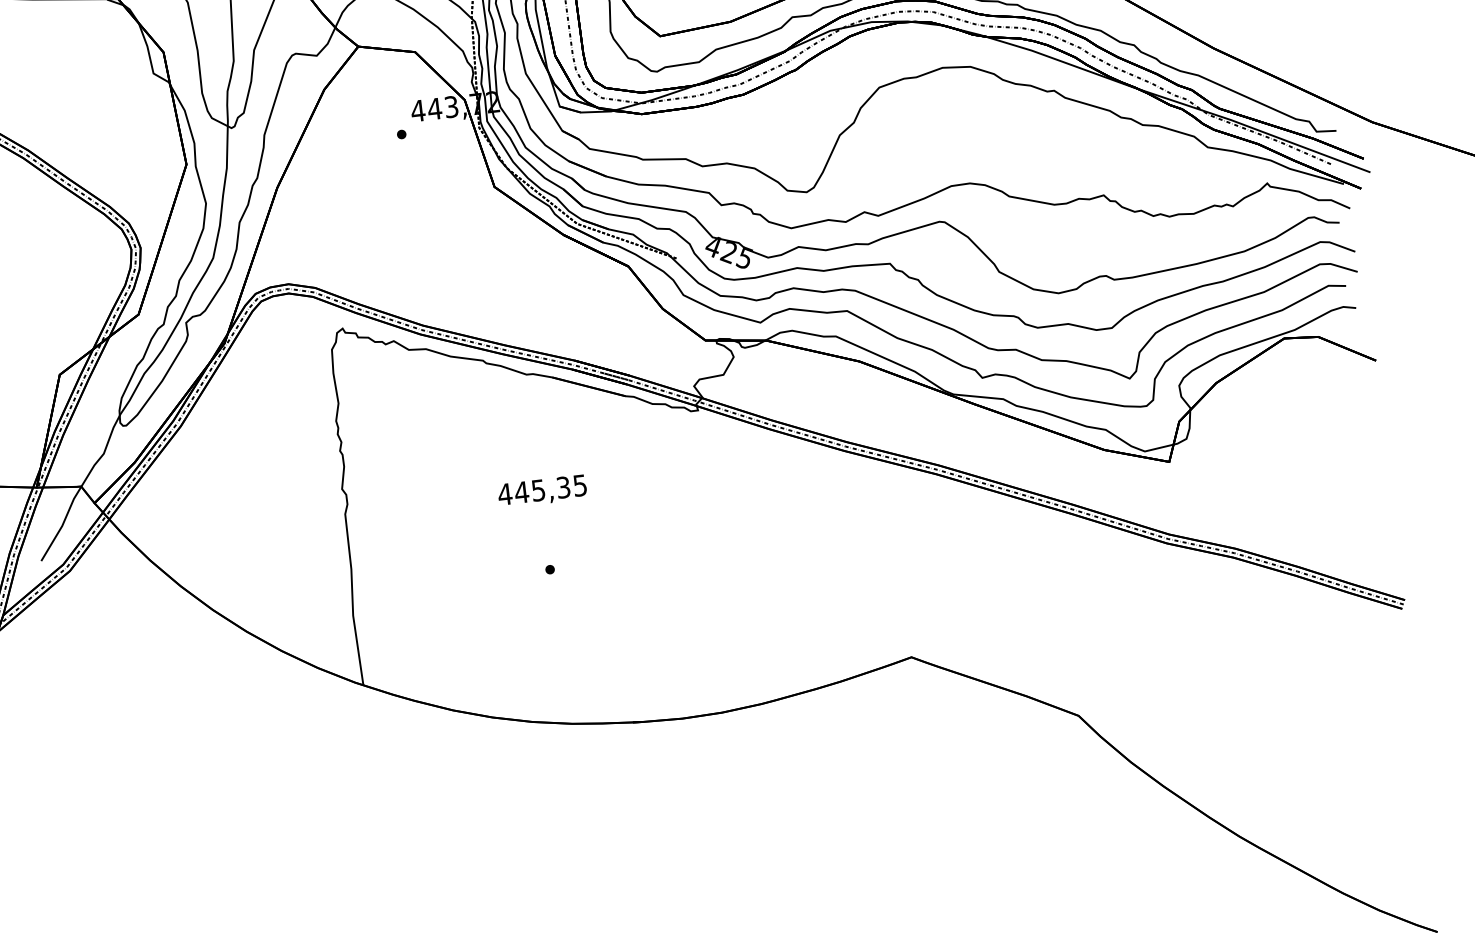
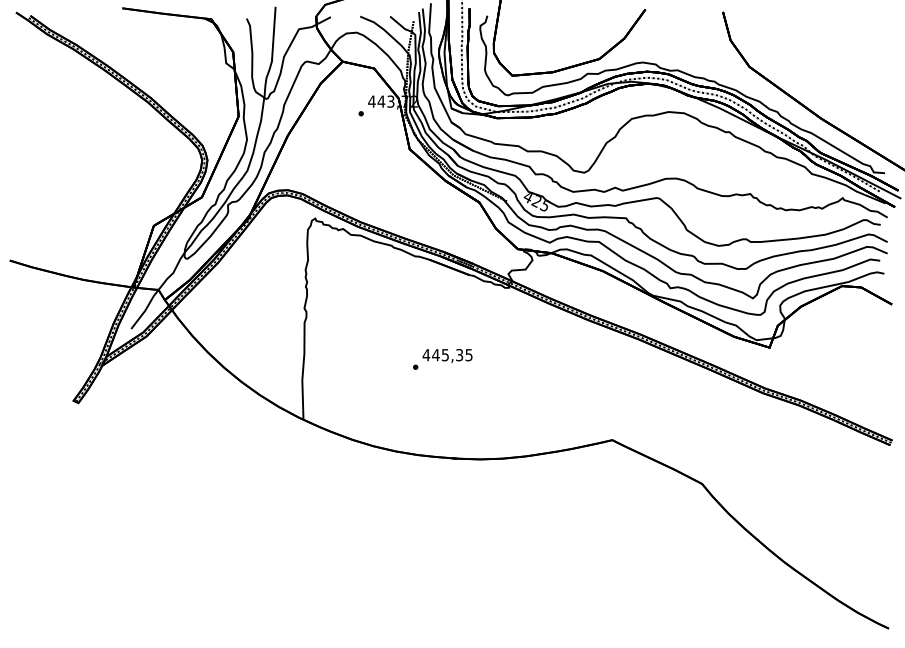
text: (542, 490) -> (447, 355), moved

